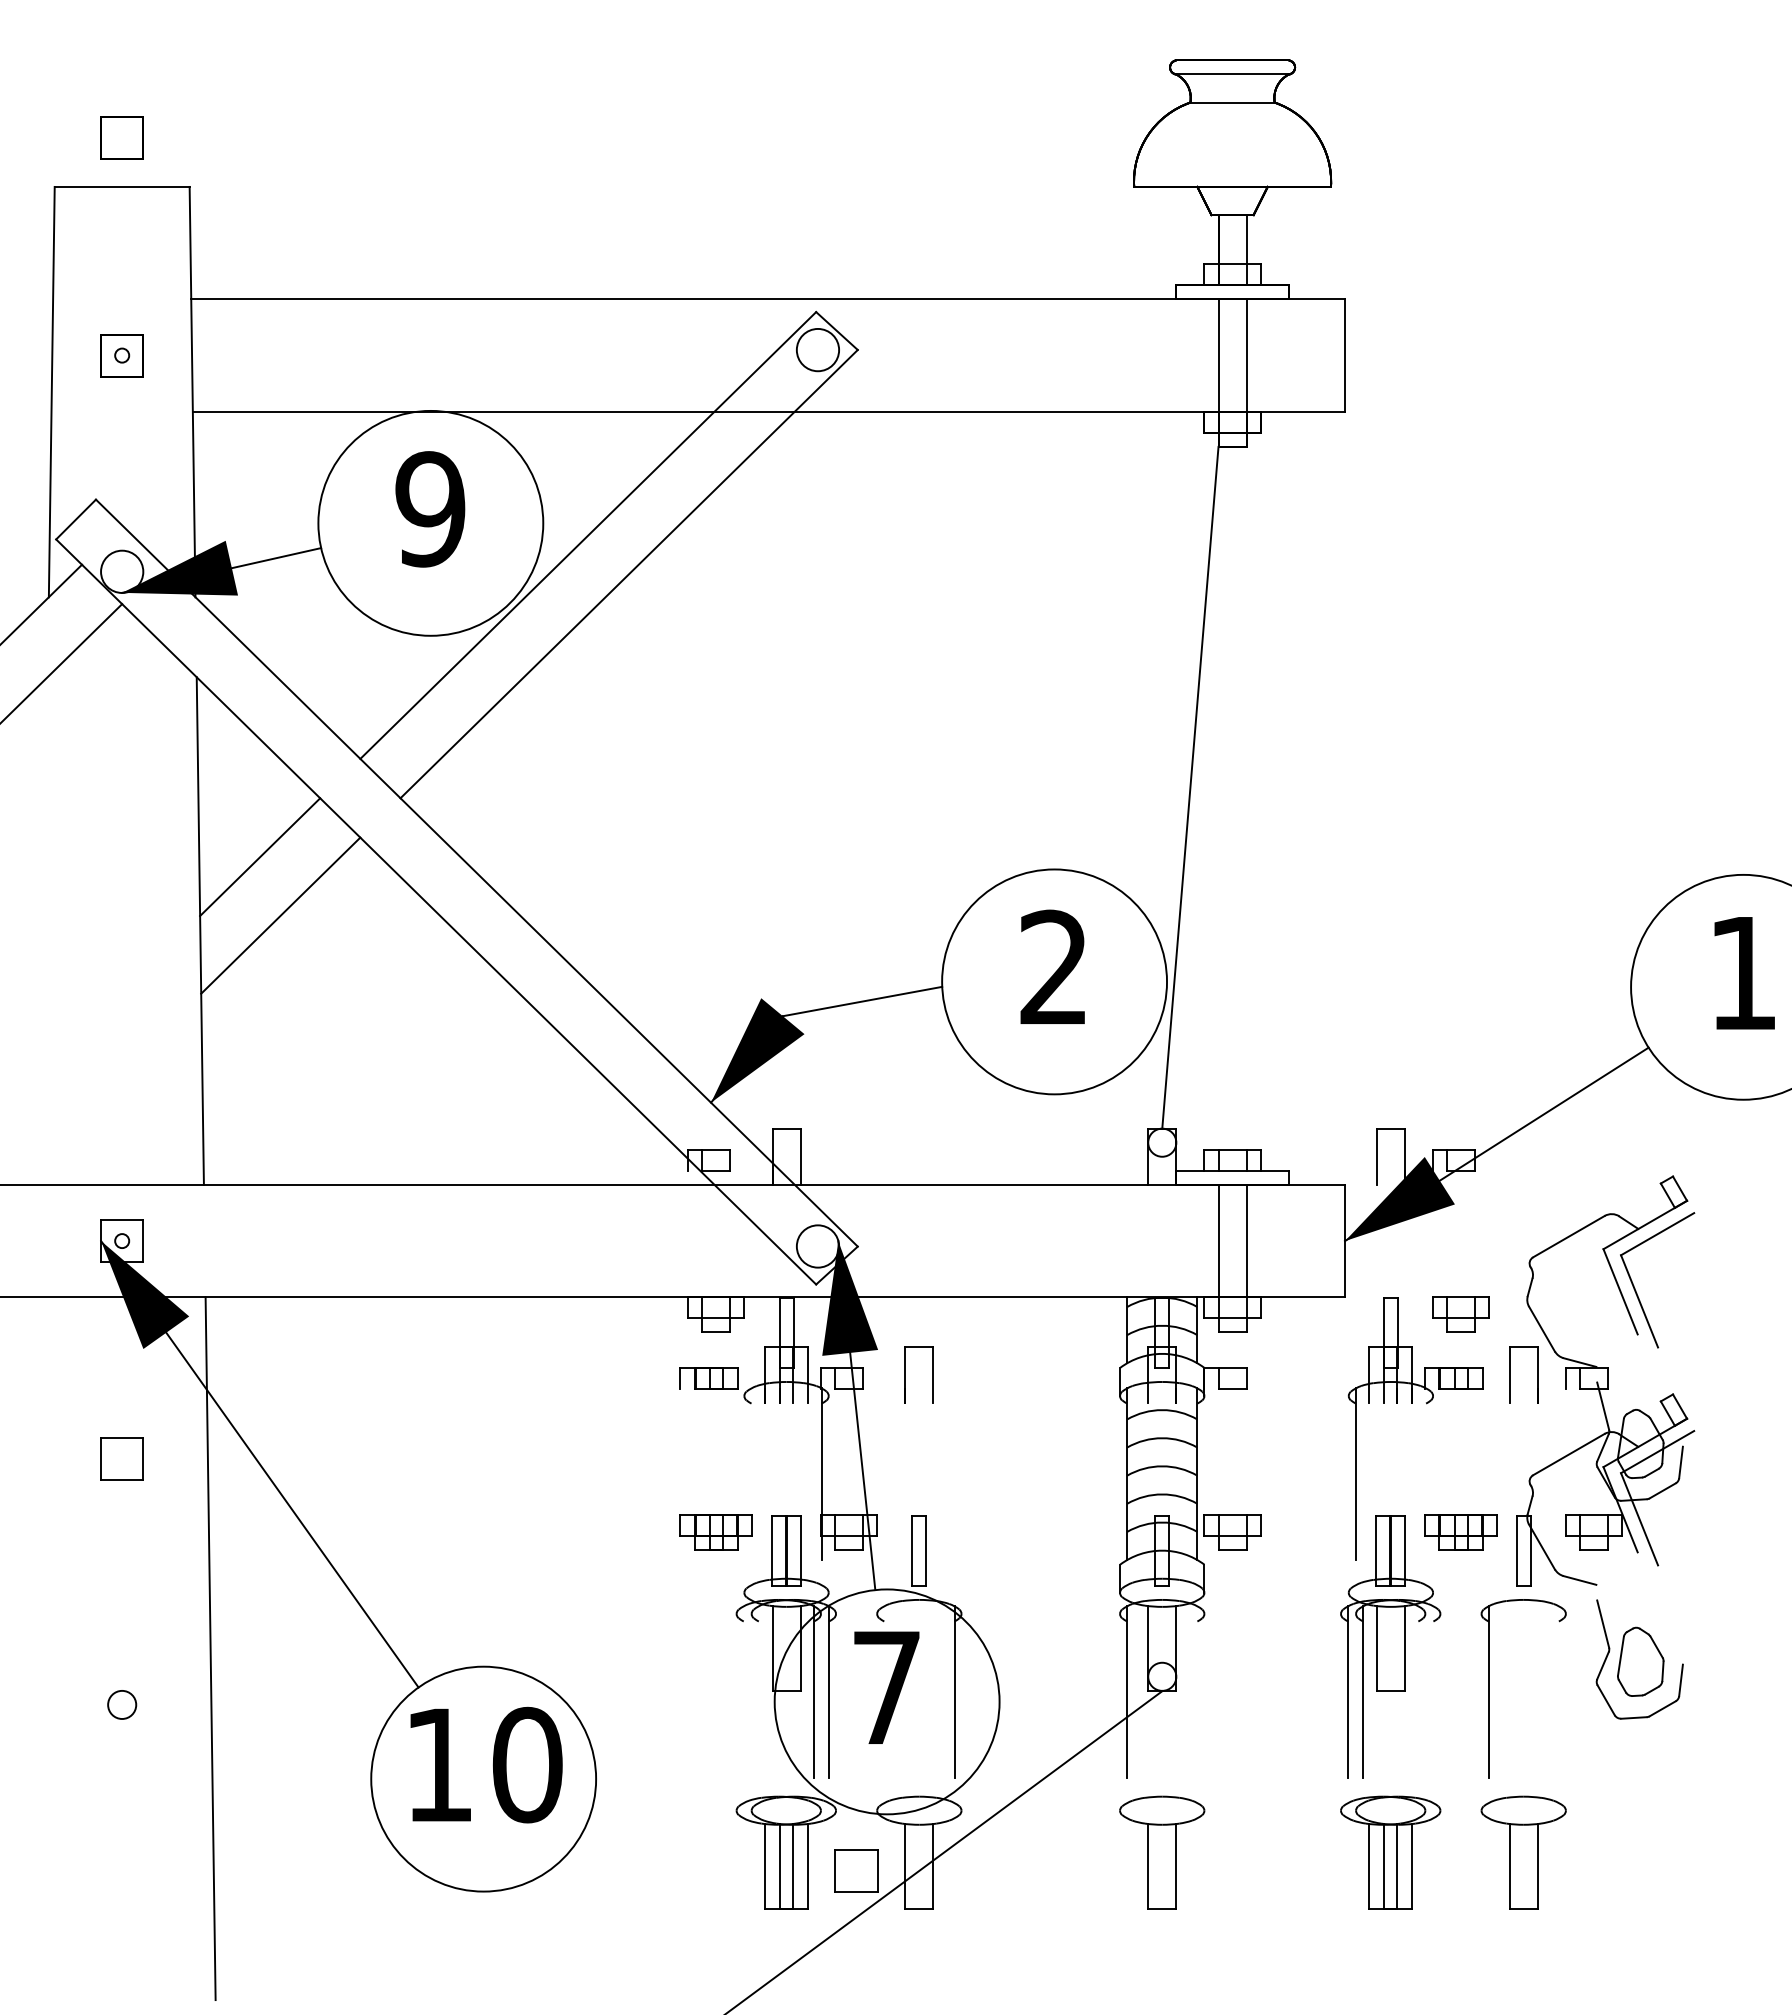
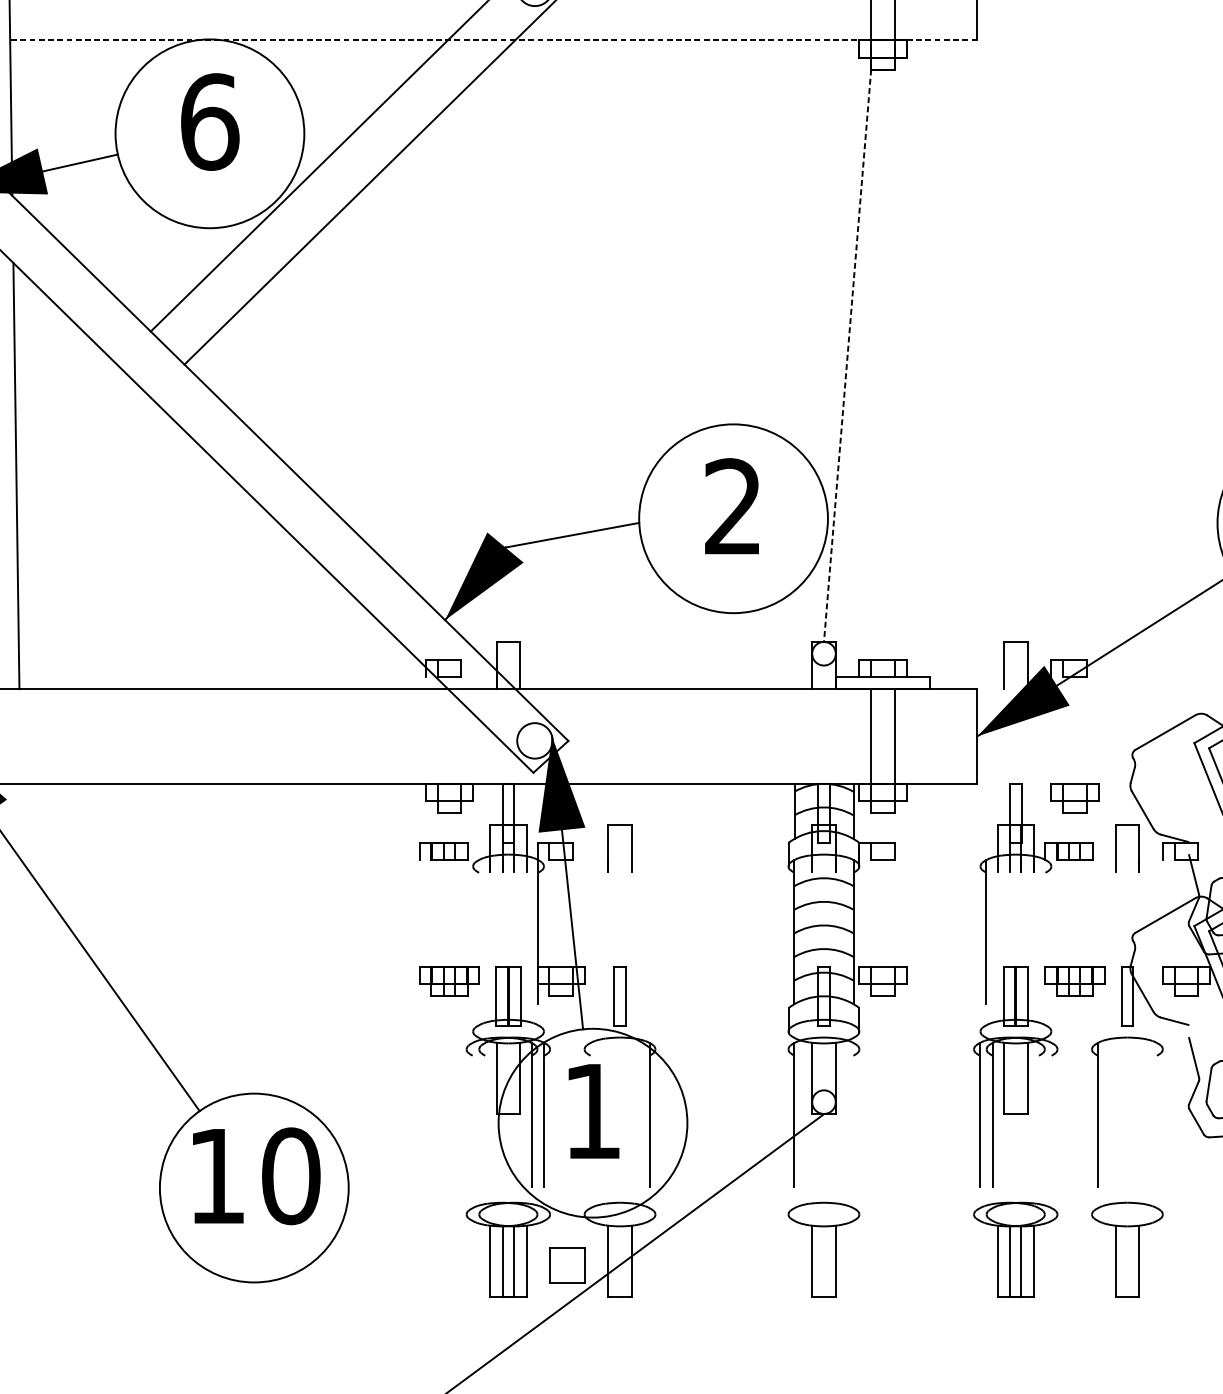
line: (768, 411) -> (493, 39), solid -> dashed
text: (430, 509) -> (209, 122), 9 -> 6
line: (1190, 788) -> (847, 356), solid -> dashed
line: (260, 857) -> (66, 414), removed
line: (280, 915) -> (83, 463), removed
line: (210, 1648) -> (24, 1078), removed
text: (886, 1687) -> (592, 1111), 7 -> 1

